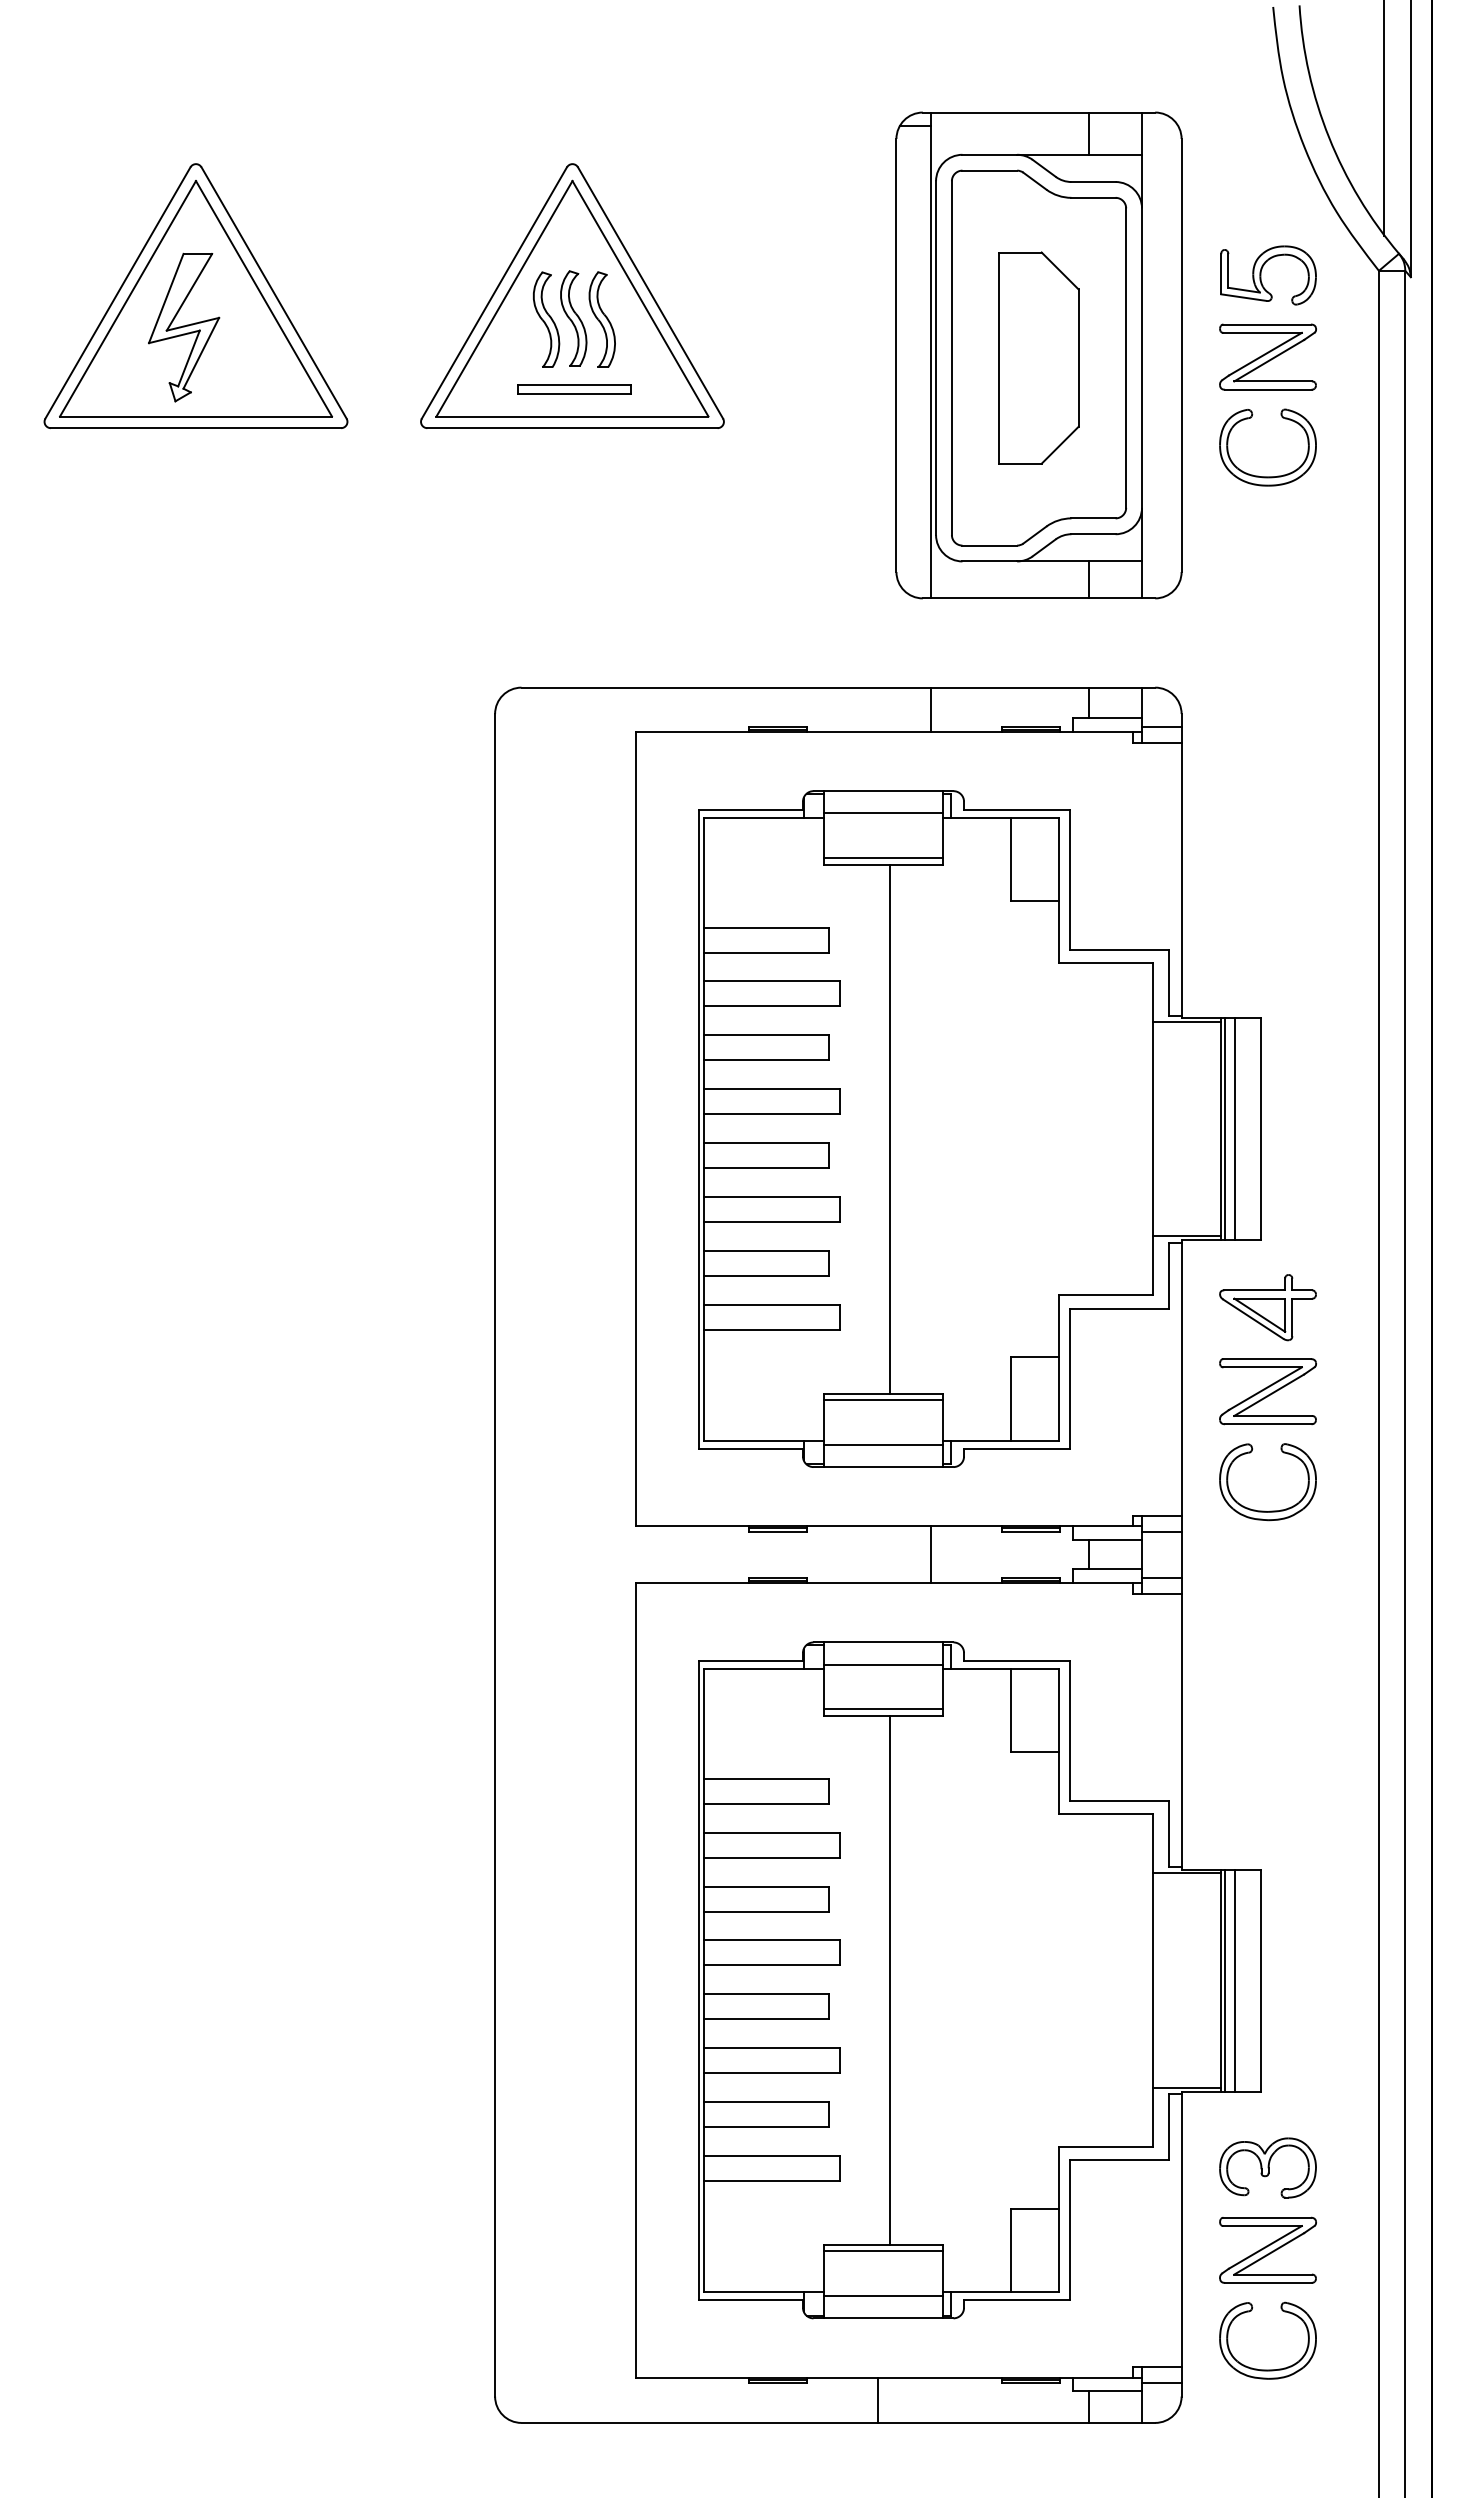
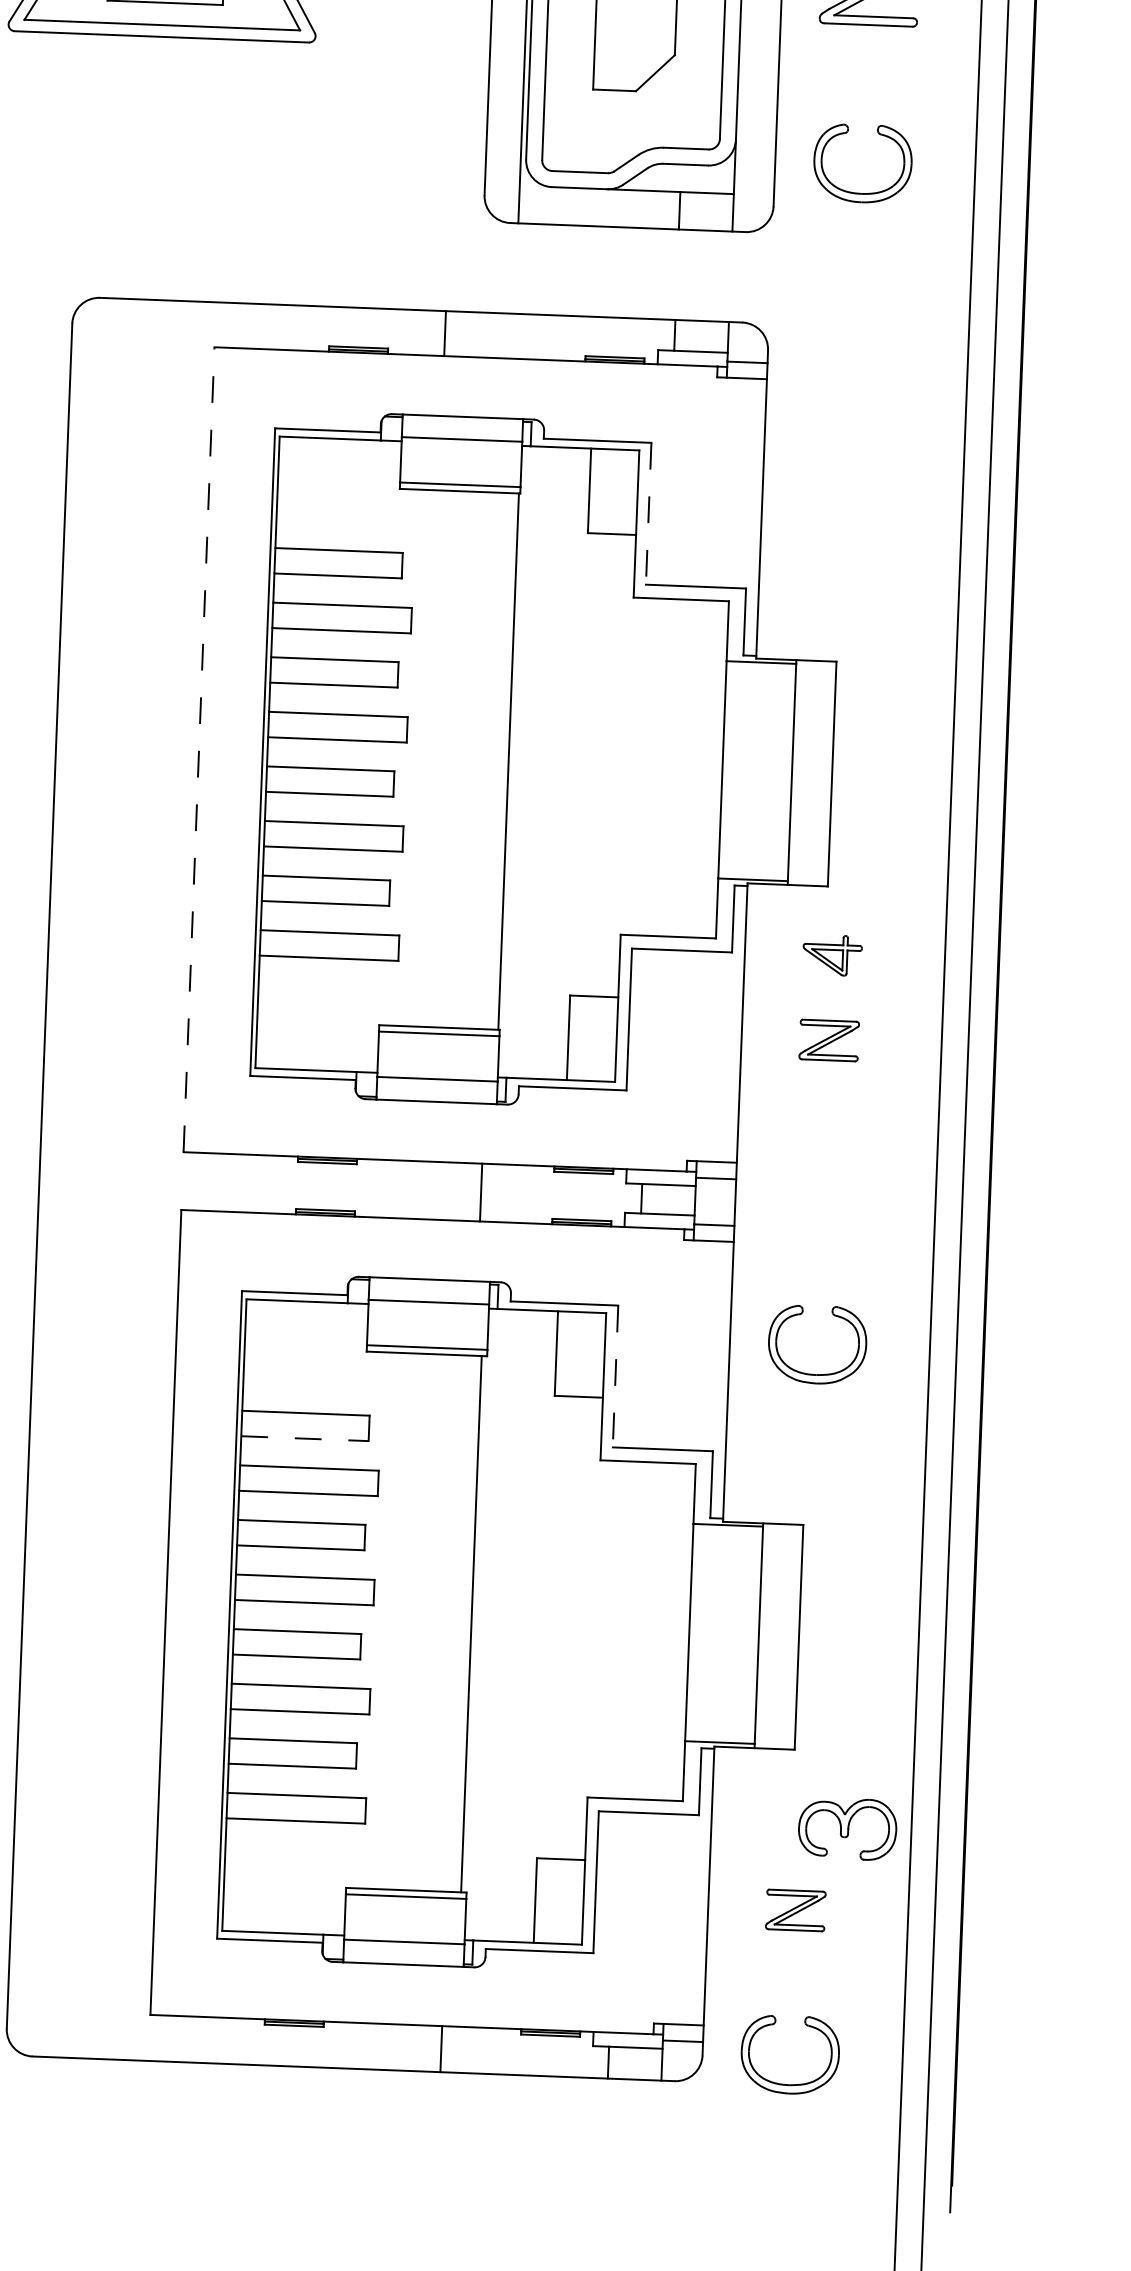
part: (1267, 476) -> (861, 192), moved
line: (930, 709) -> (444, 333), moved
line: (1070, 879) -> (649, 513), solid -> dashed
line: (636, 1128) -> (199, 749), solid -> dashed
line: (889, 1128) -> (508, 760), moved
line: (1224, 1129) -> (795, 773), removed
line: (1235, 1129) -> (806, 773), removed
part: (1267, 1307) -> (831, 955), size x0.6
part: (1267, 1391) -> (828, 1040), size x0.6
part: (1269, 1510) -> (817, 1373), moved
line: (1070, 1730) -> (615, 1376), solid -> dashed
line: (766, 1803) -> (304, 1438), solid -> dashed
line: (889, 1979) -> (471, 1623), moved
line: (1224, 1980) -> (762, 1635), removed
line: (1235, 1980) -> (773, 1635), removed
part: (1267, 2167) -> (847, 1828), moved
part: (1267, 2249) -> (795, 1909), size x0.6
part: (1267, 2369) -> (788, 2084), moved
line: (877, 2399) -> (440, 2048), moved

